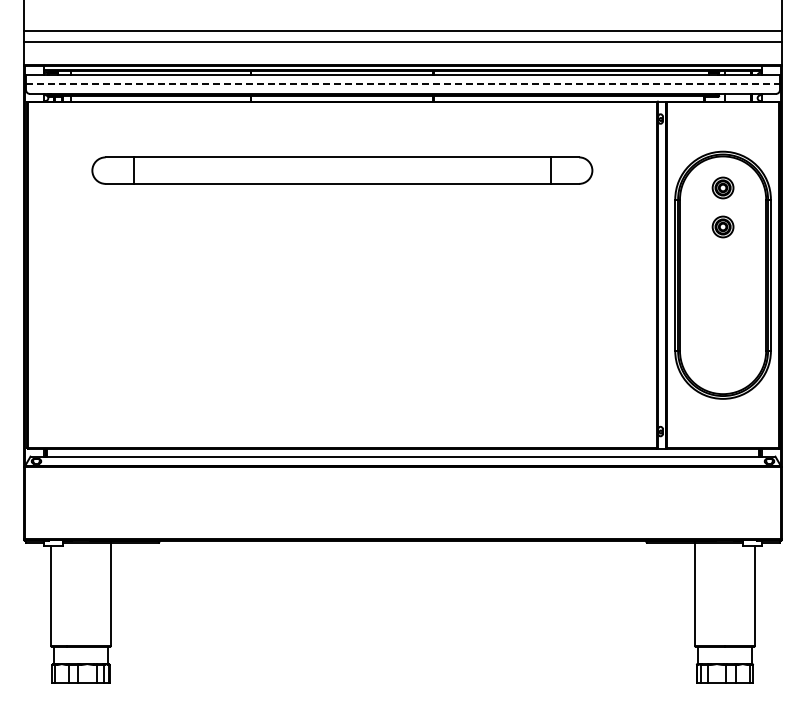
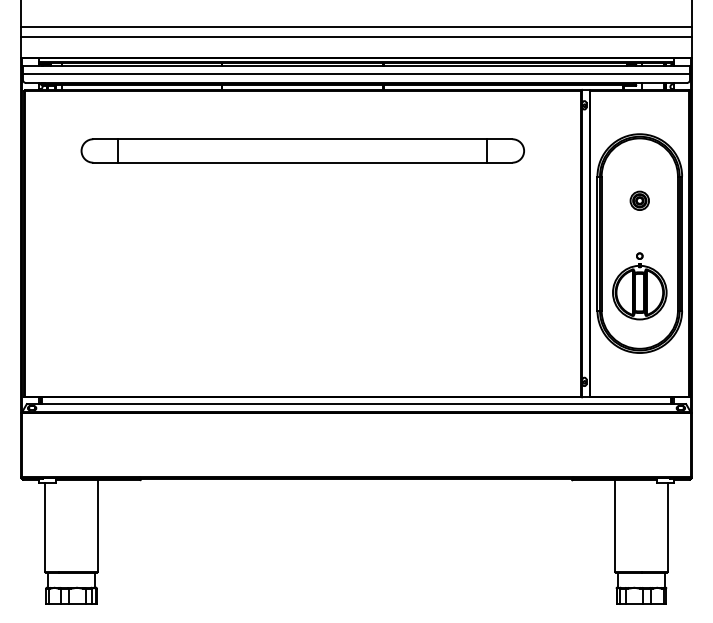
line: (403, 83) -> (356, 73), dashed -> solid
part: (722, 187) -> (639, 165), removed
part: (722, 323) -> (639, 286), added

